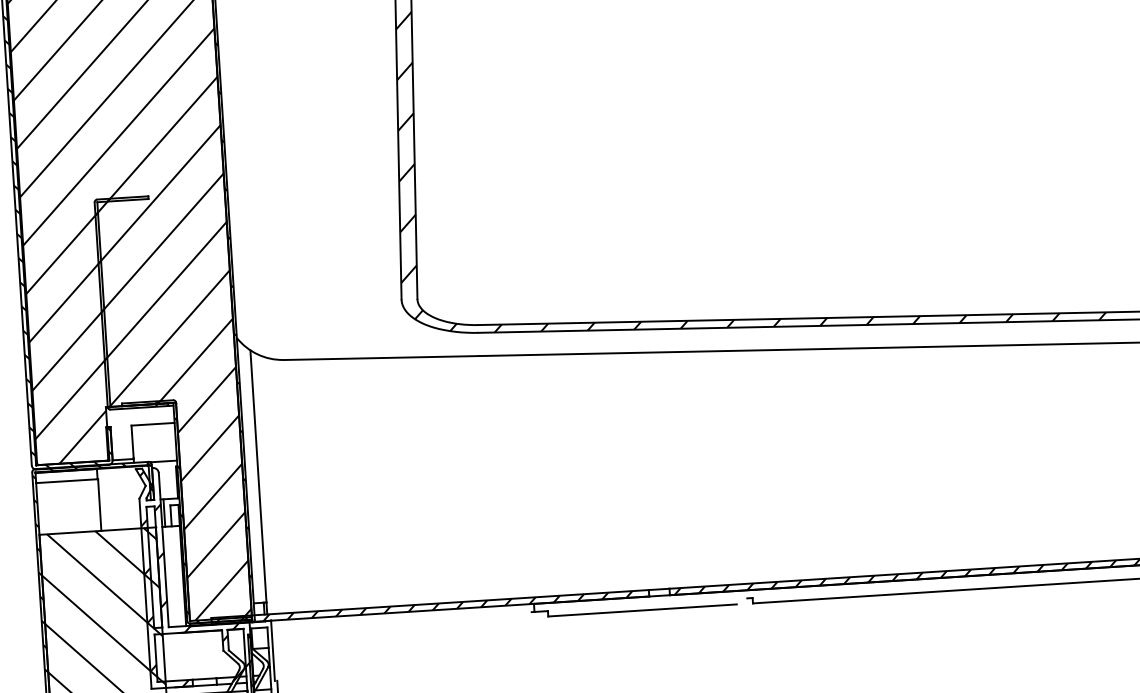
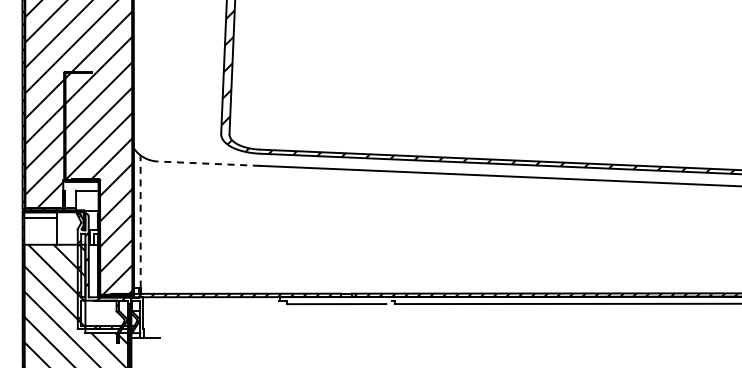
line: (380, 357) -> (208, 163), solid -> dashed
line: (258, 476) -> (140, 221), solid -> dashed

